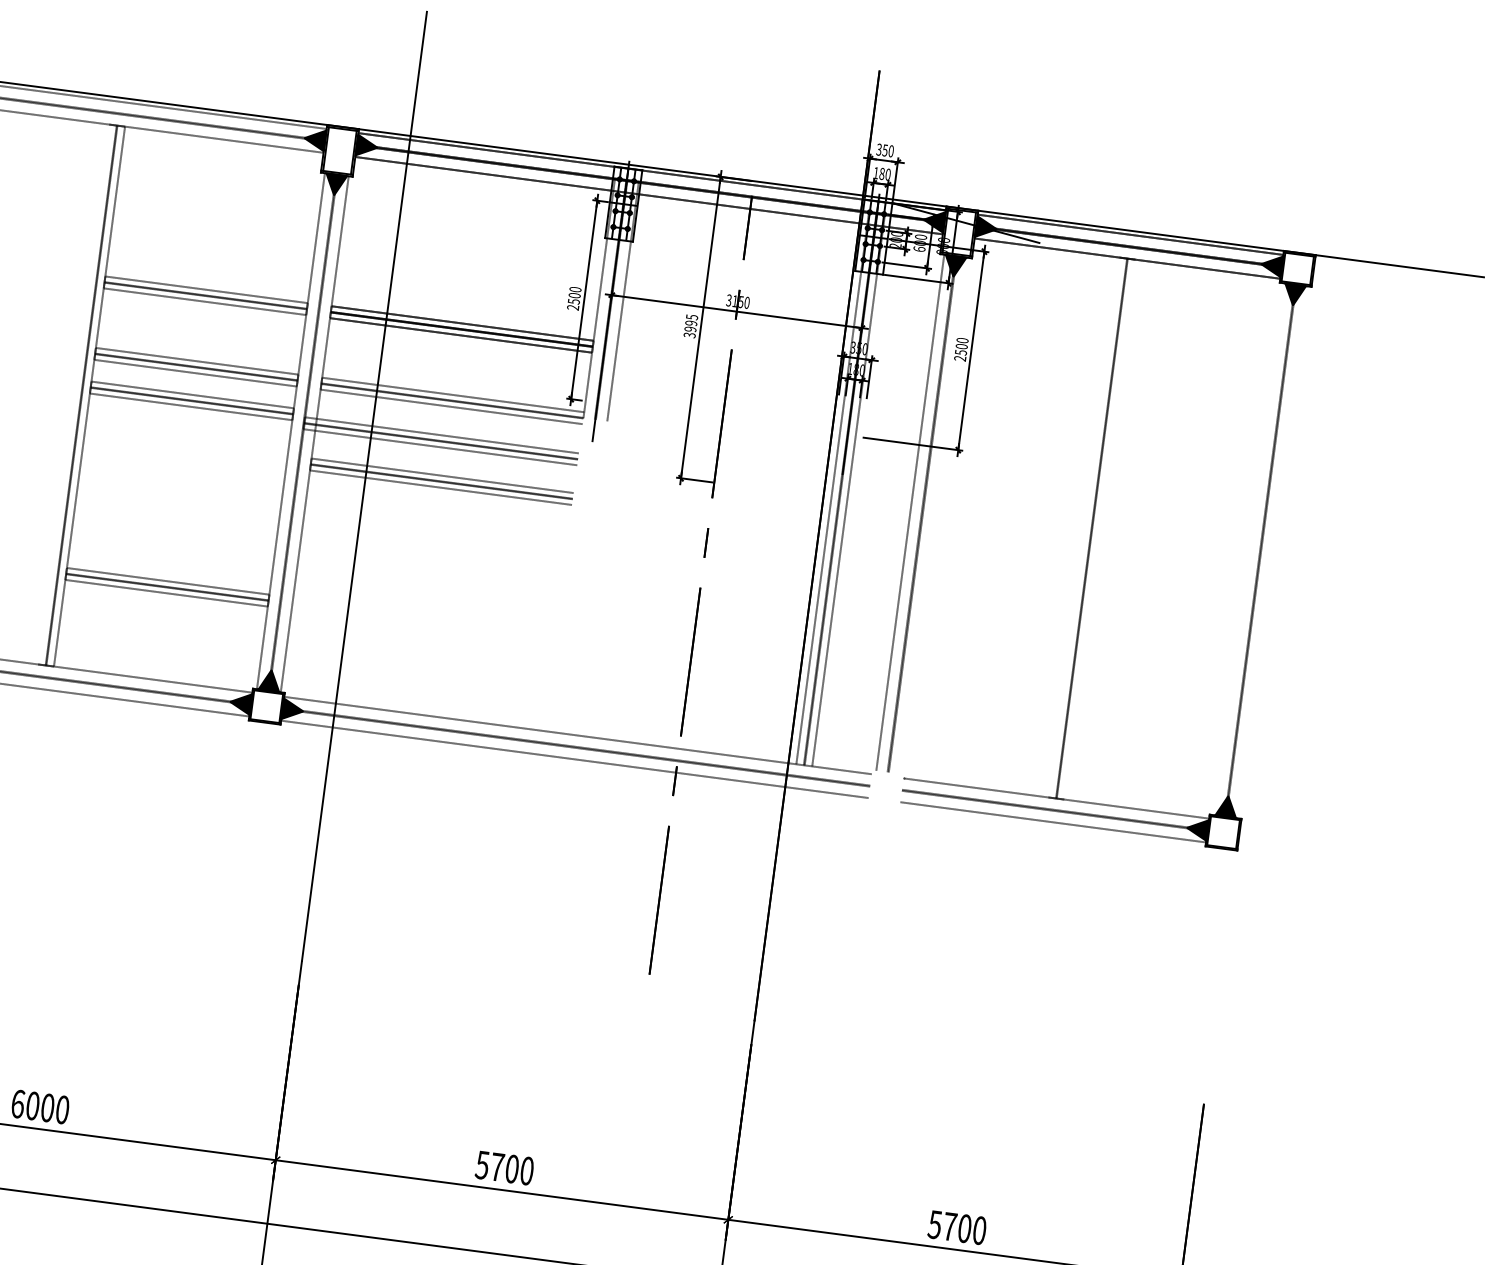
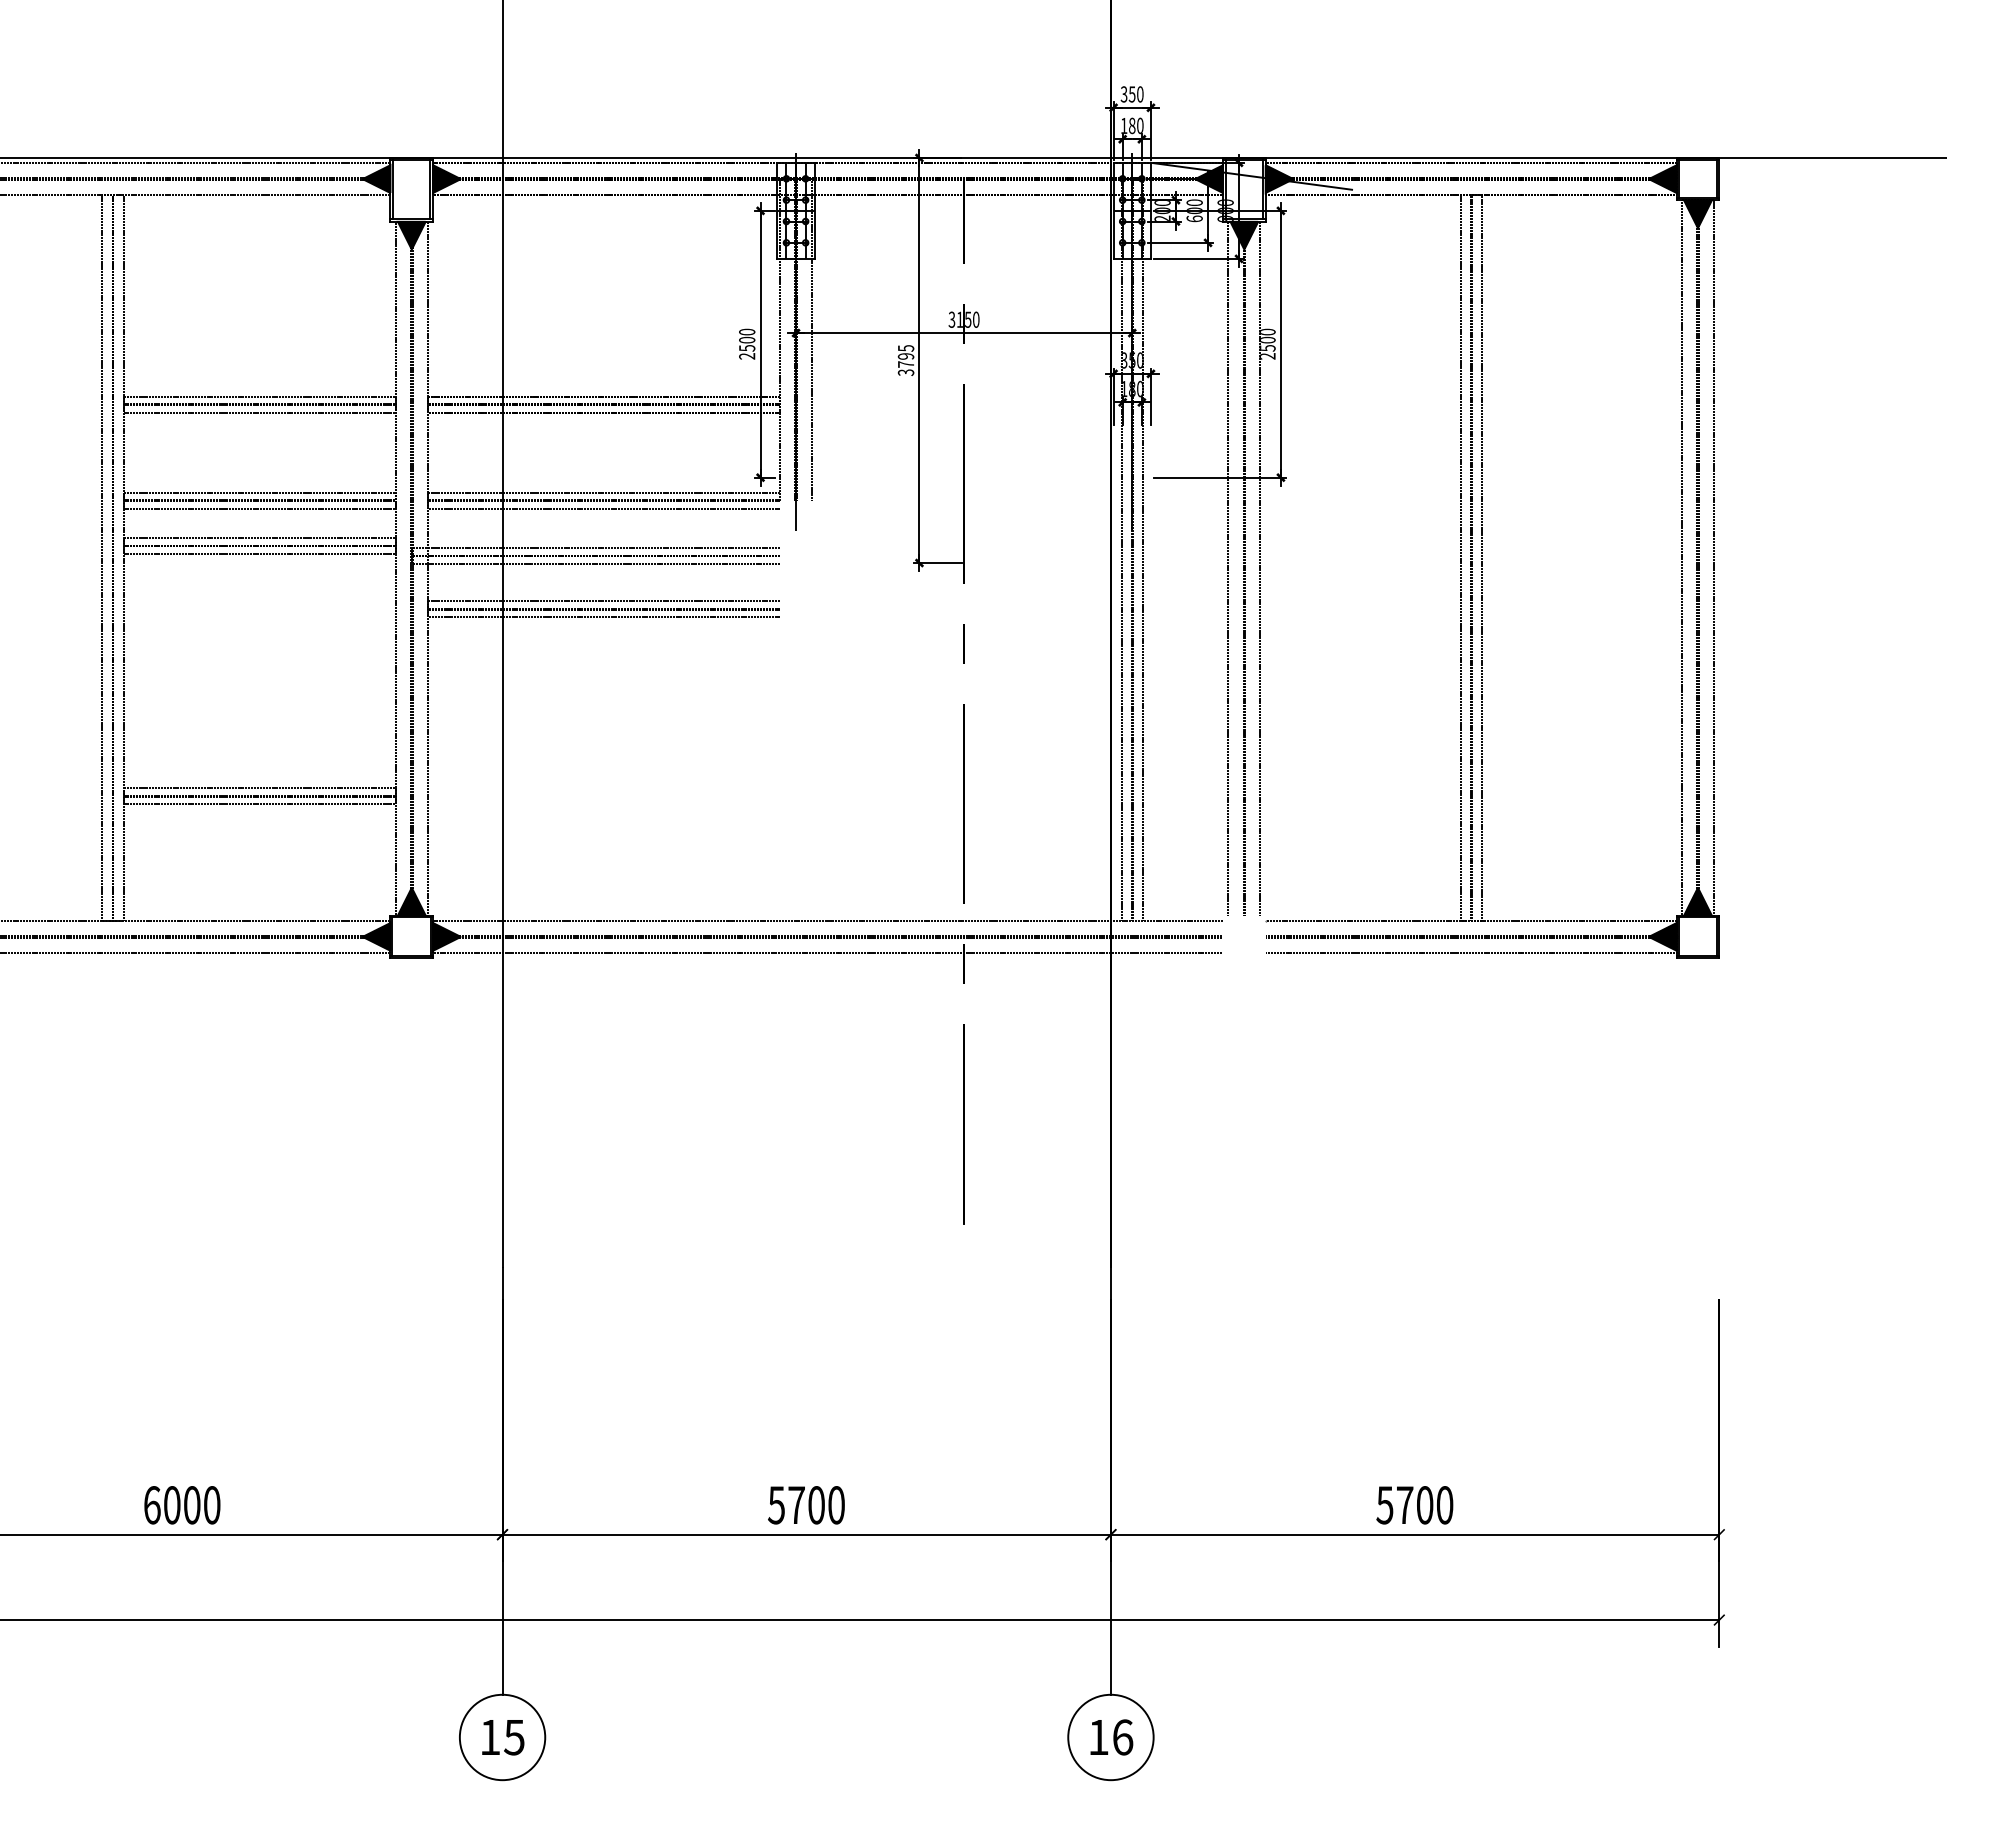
text: (690, 329) -> (905, 364), 3995 -> 3795
line: (73, 394) -> (102, 557), added
line: (934, 515) -> (1260, 568), added
line: (1084, 527) -> (1460, 557), added
line: (1099, 529) -> (1481, 557), added
line: (1248, 548) -> (1681, 557), added
line: (1272, 551) -> (1713, 557), added

